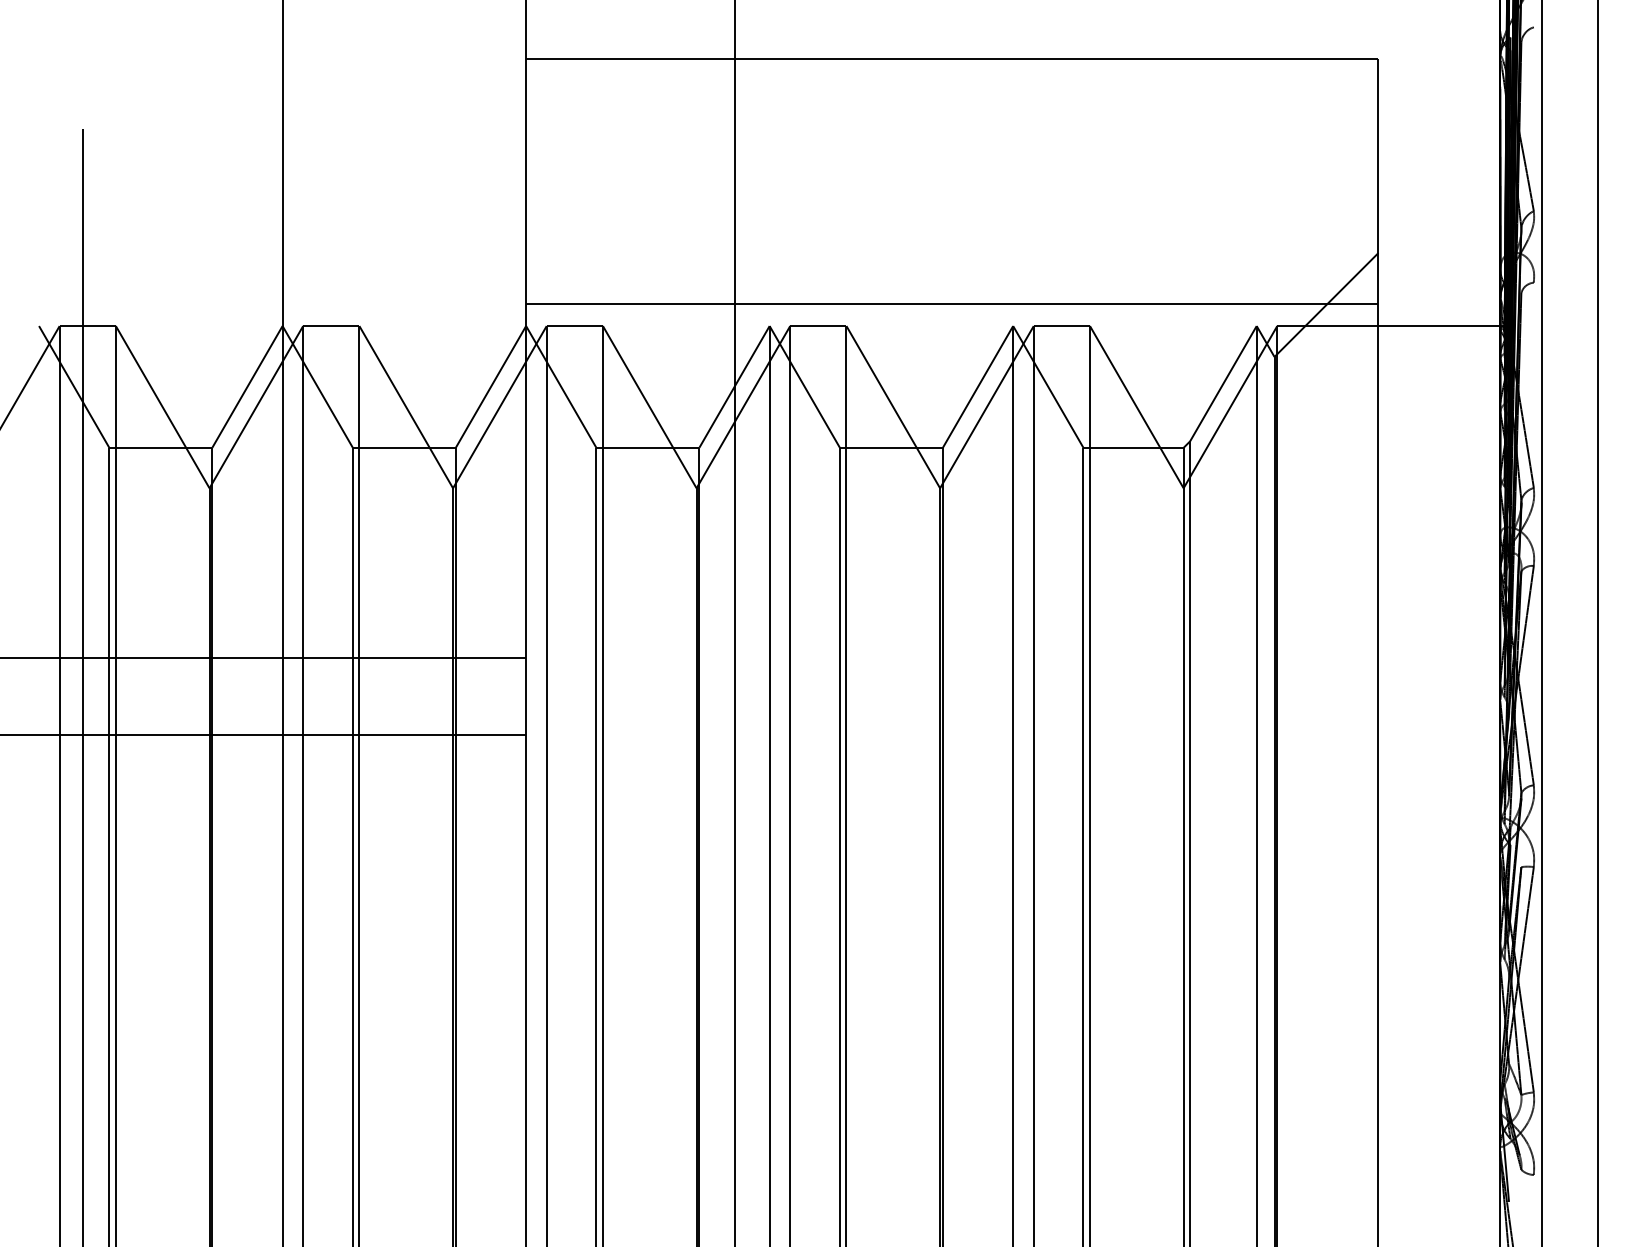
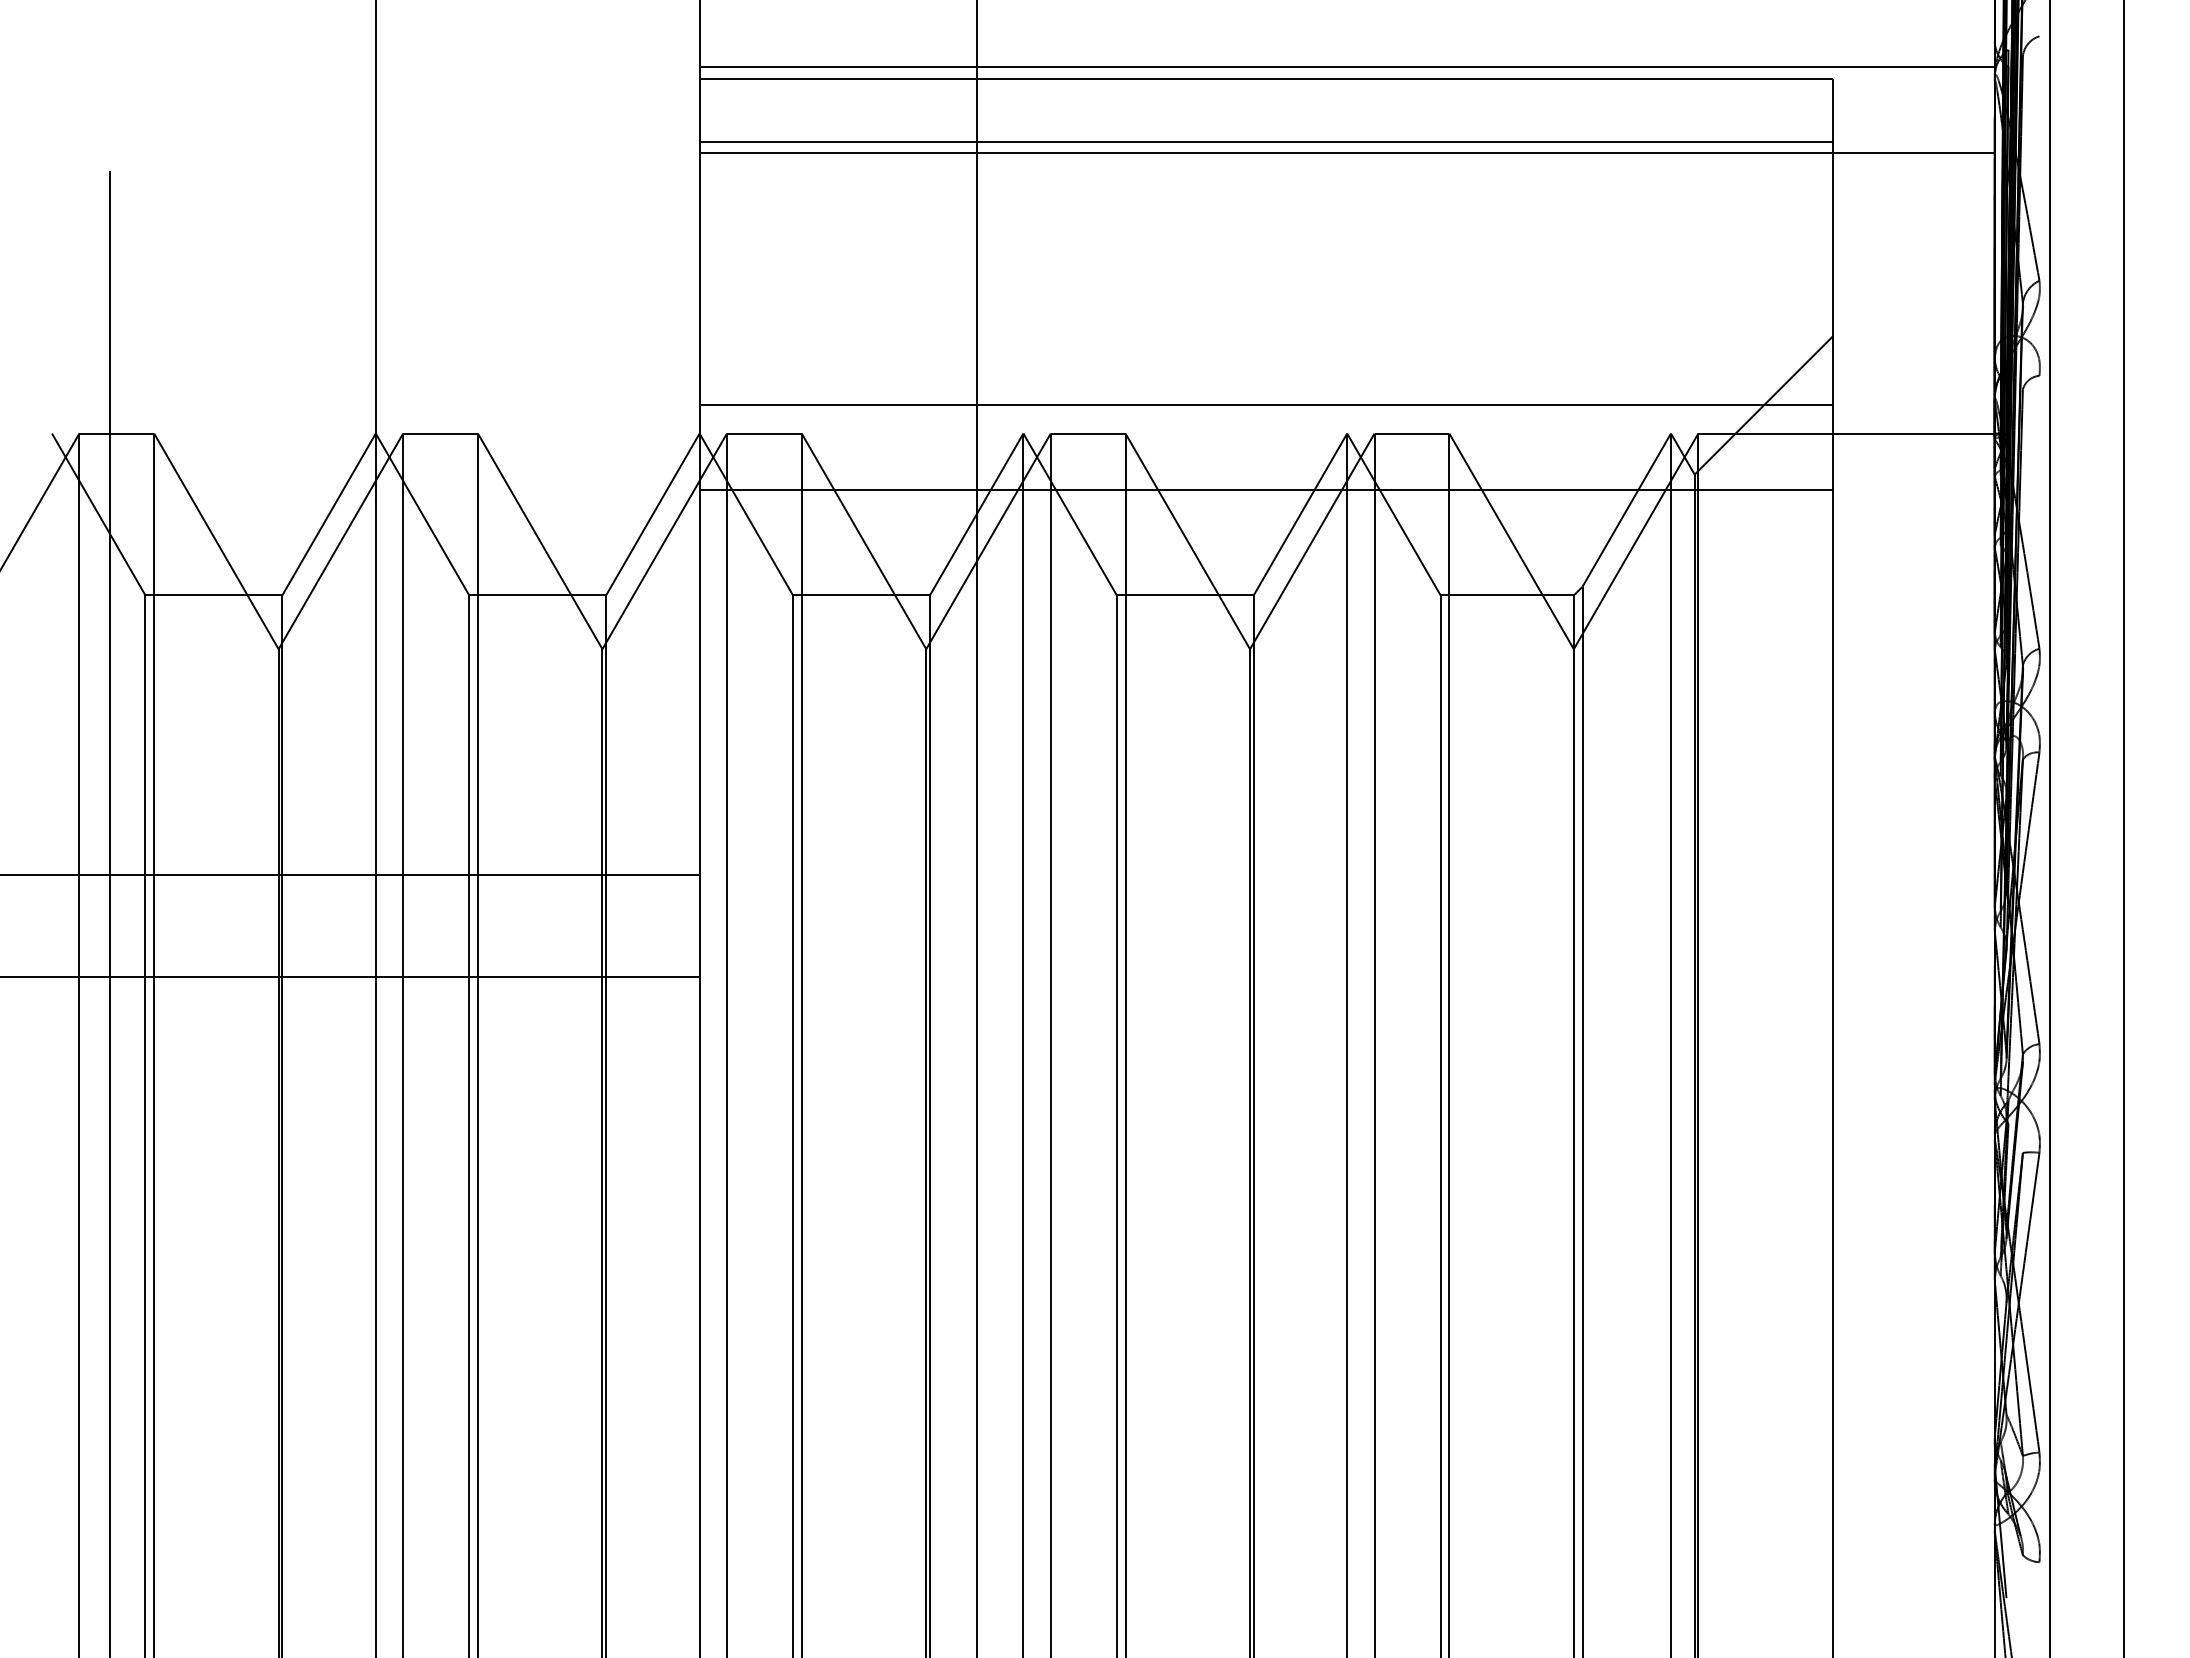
line: (1012, 50) -> (1346, 66), added
line: (951, 107) -> (1265, 142), added
line: (1012, 115) -> (1346, 153), added
line: (951, 368) -> (1265, 490), added

